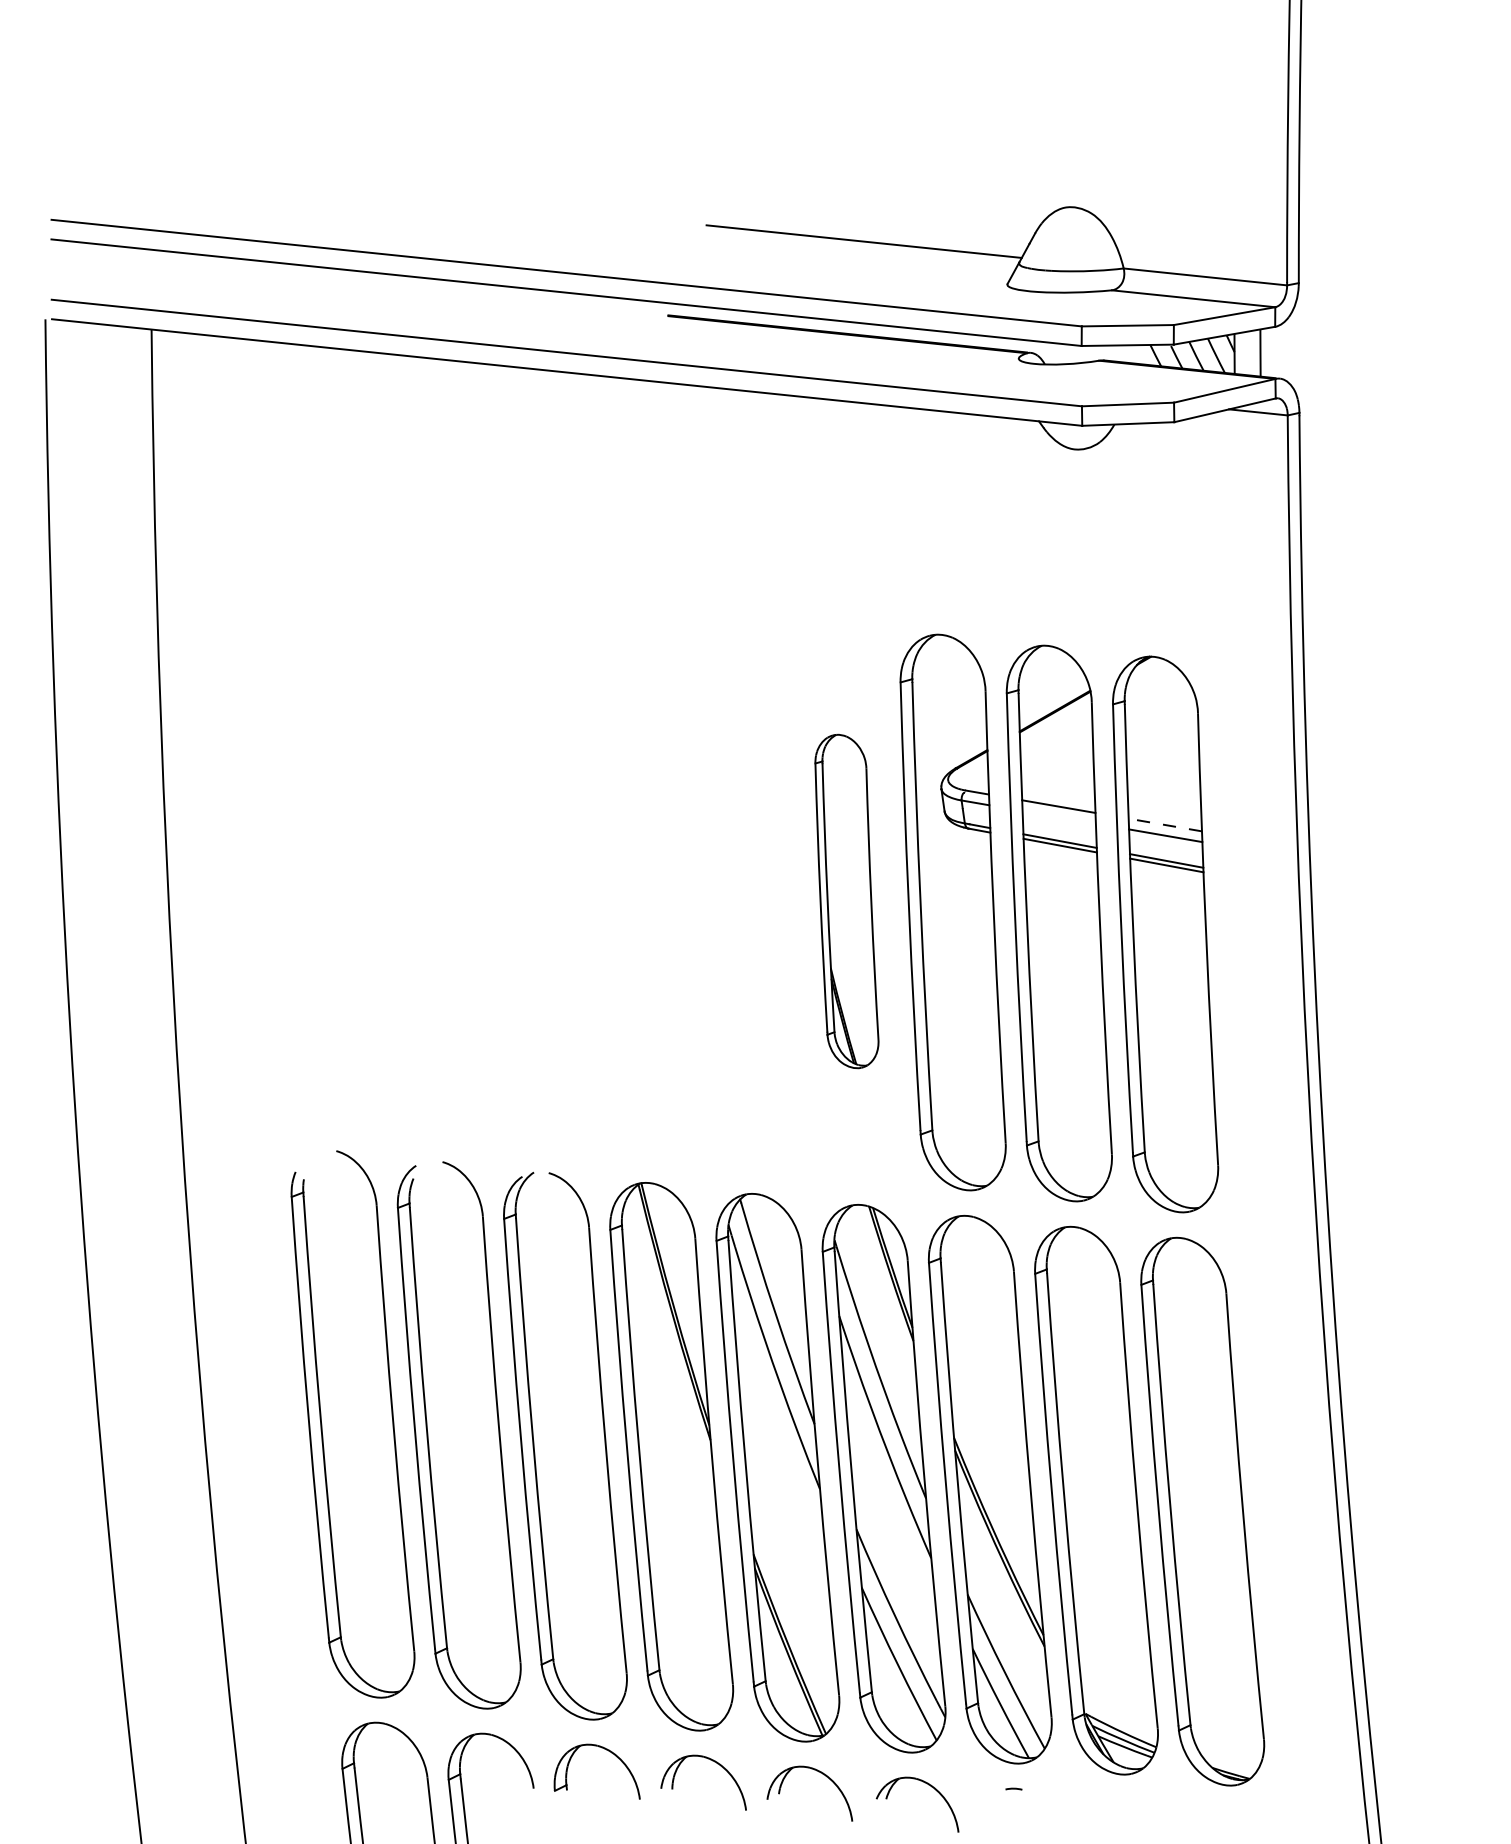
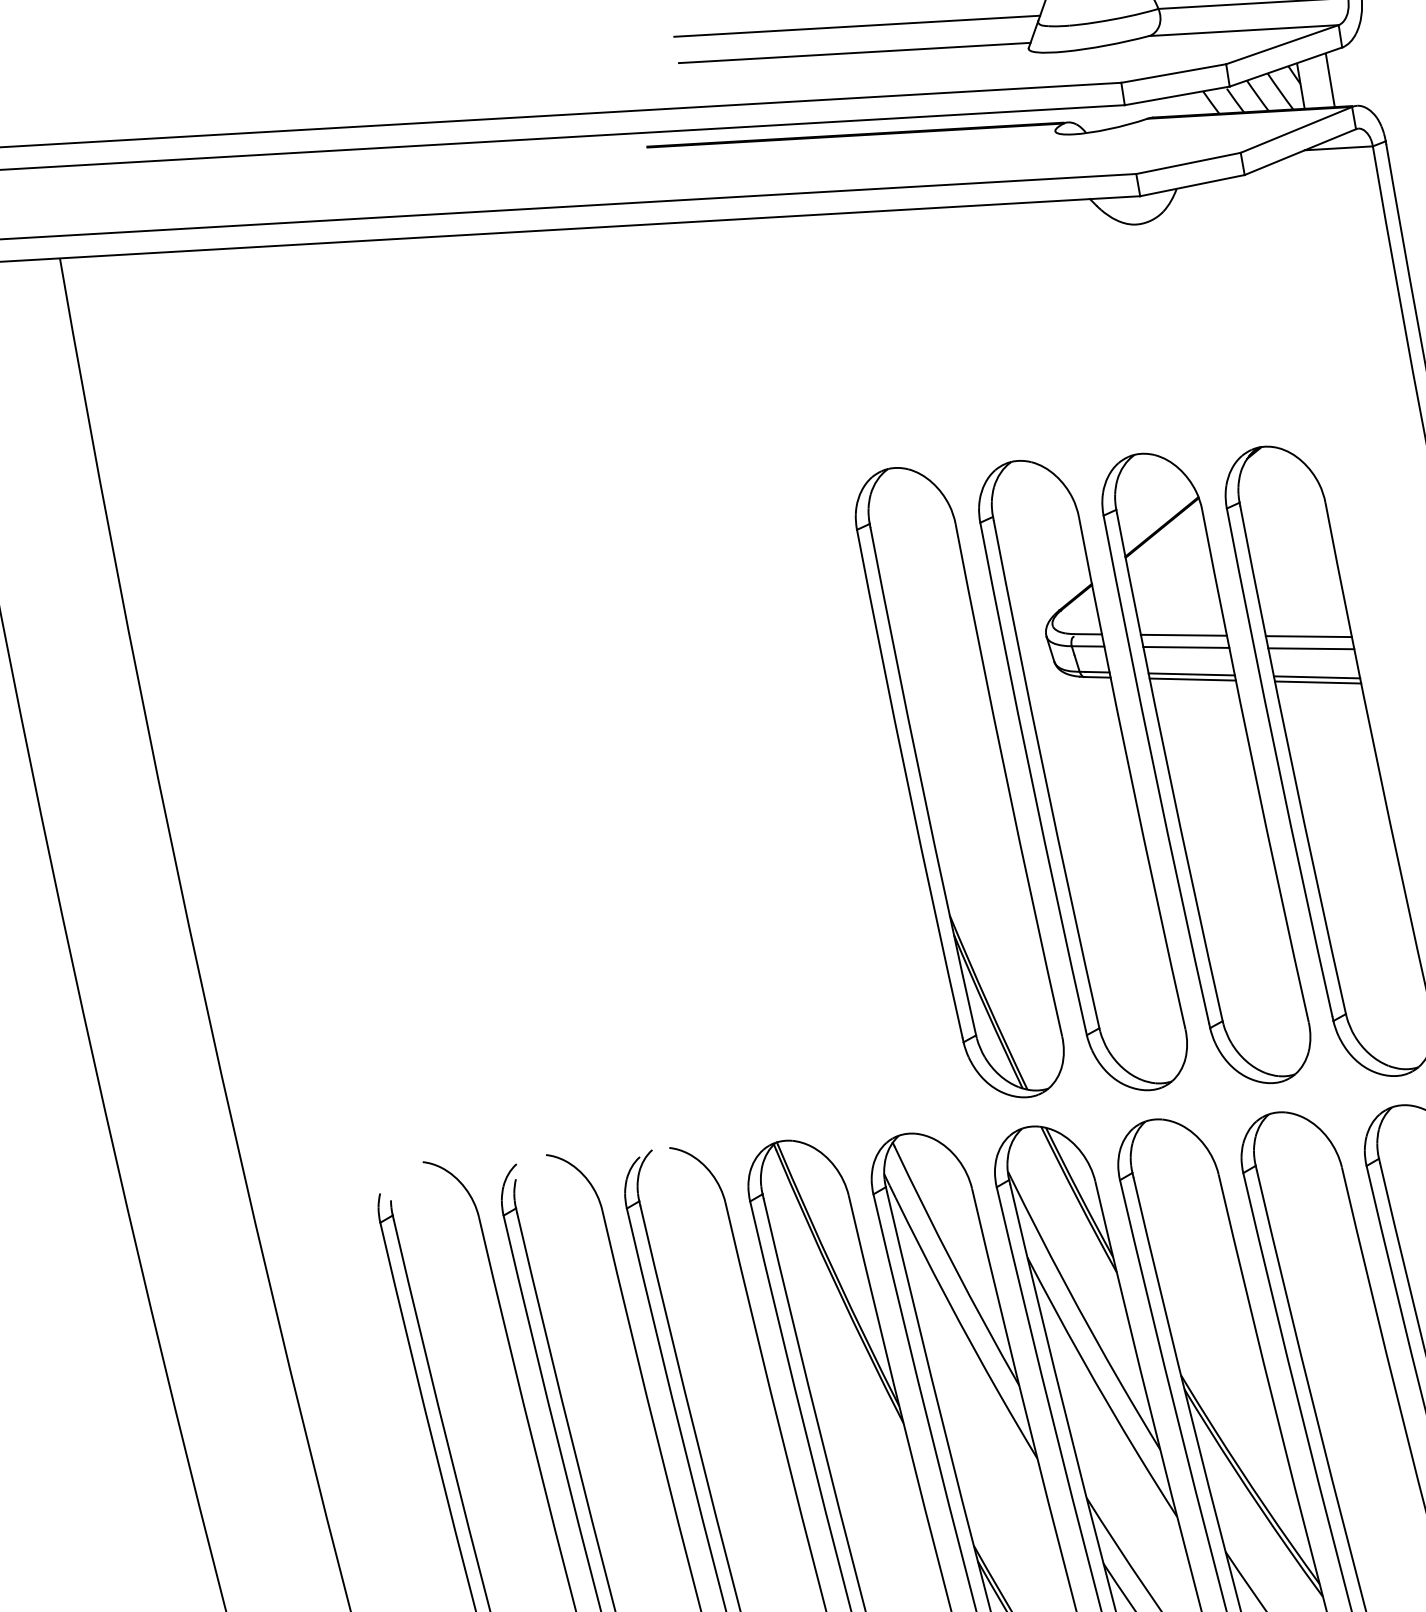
line: (857, 263) -> (853, 52), added
line: (1058, 817) -> (1185, 647), added
line: (1164, 824) -> (1307, 636), dashed -> solid
part: (846, 901) -> (959, 782), size x1.67

